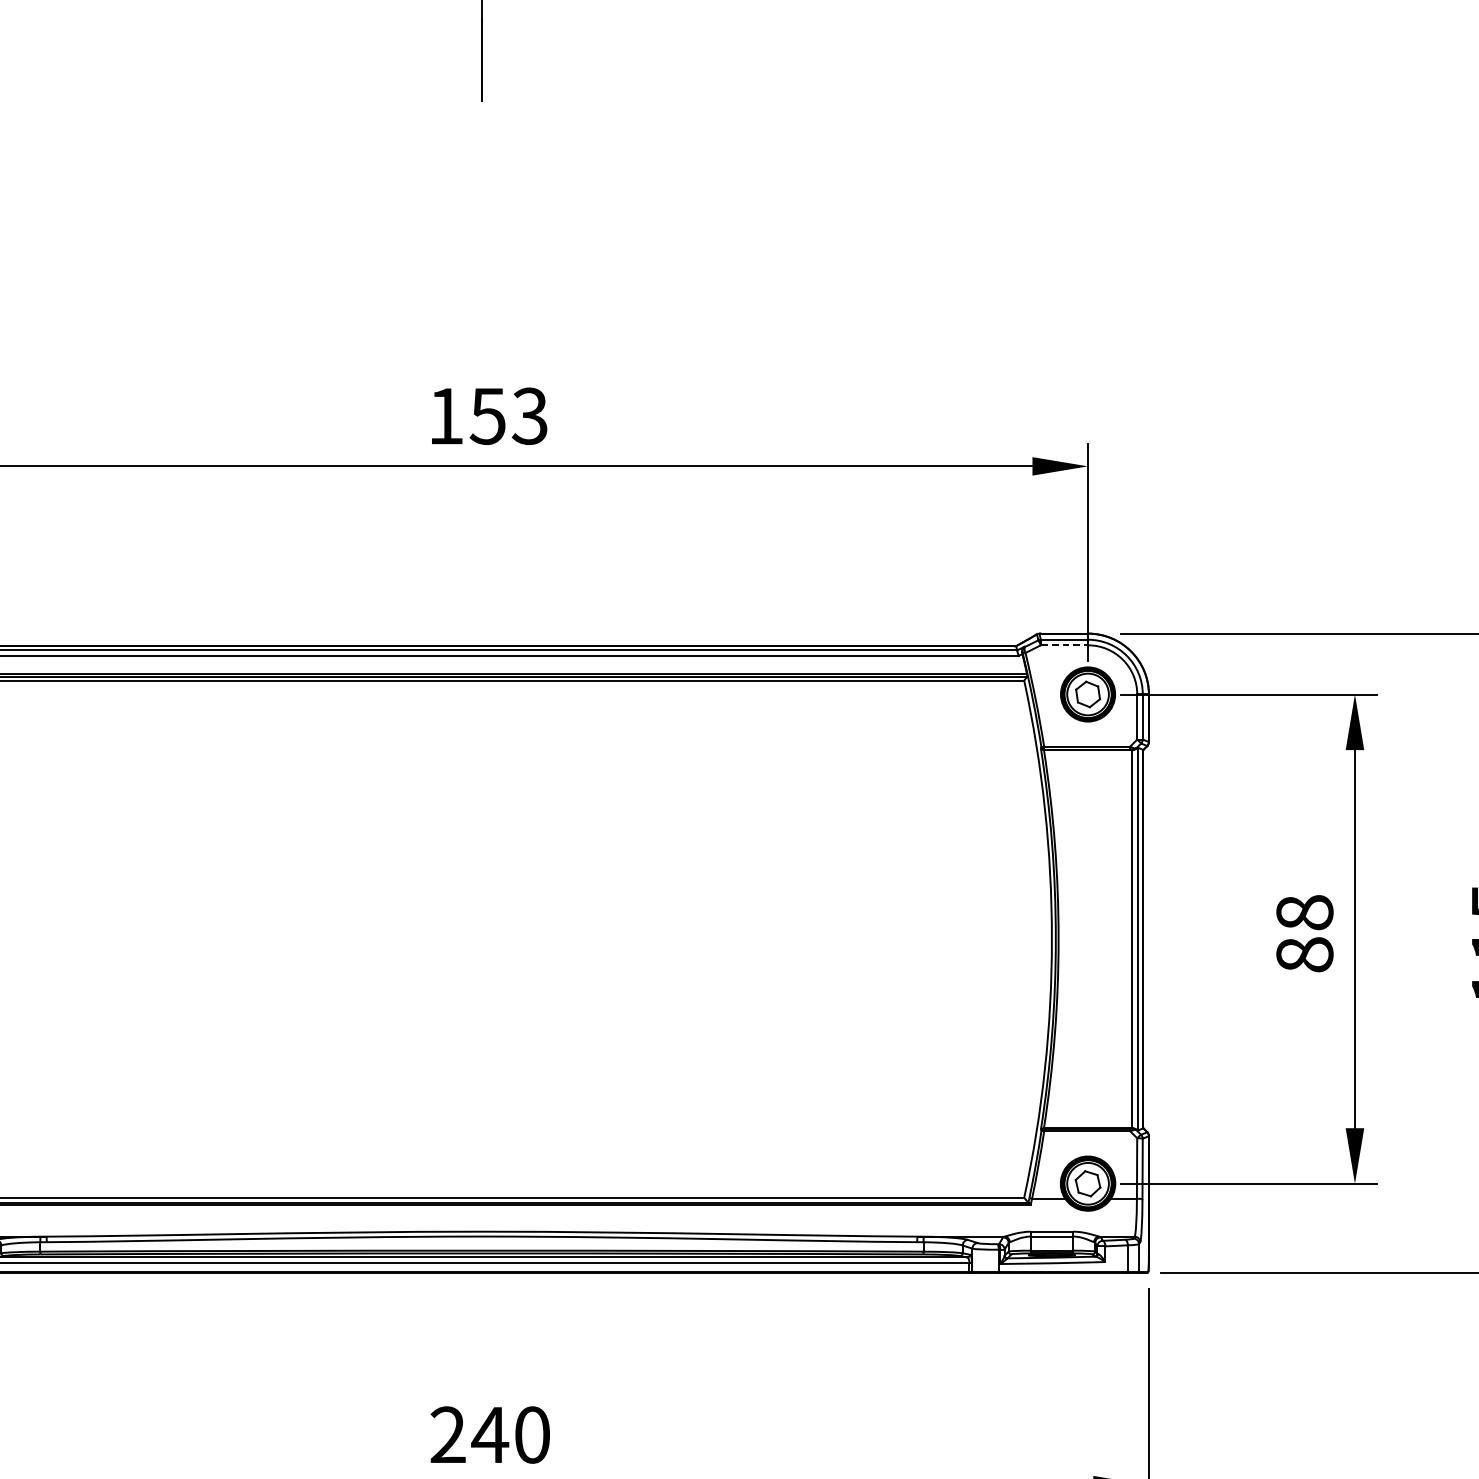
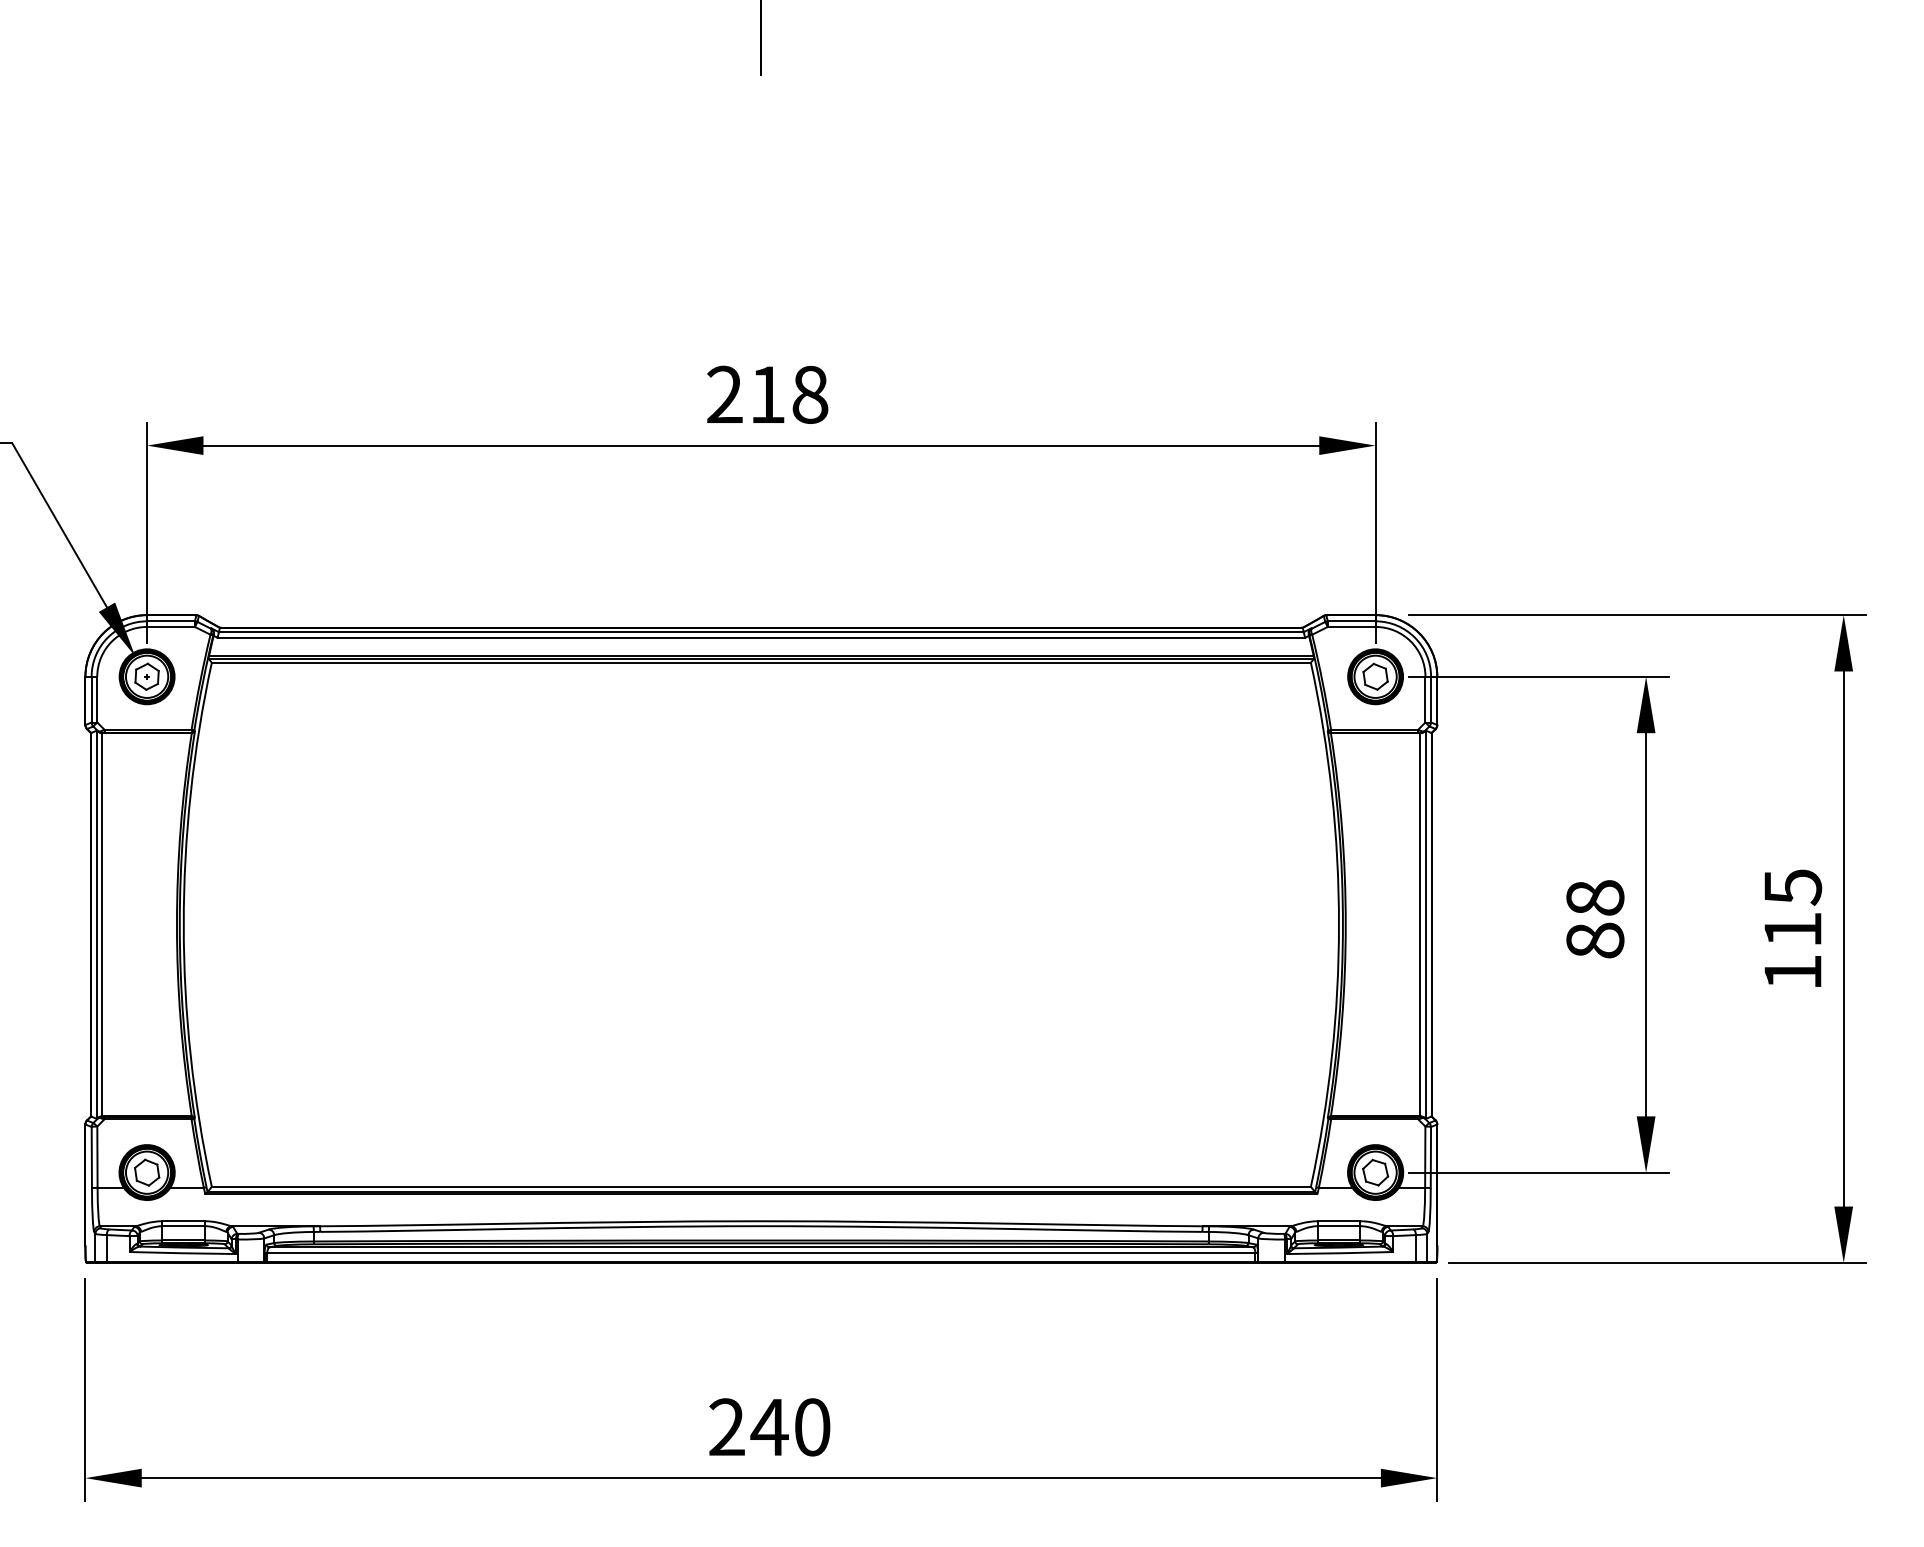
text: (488, 415) -> (767, 394), 153 -> 218
line: (1064, 644) -> (1351, 626), dashed -> solid

